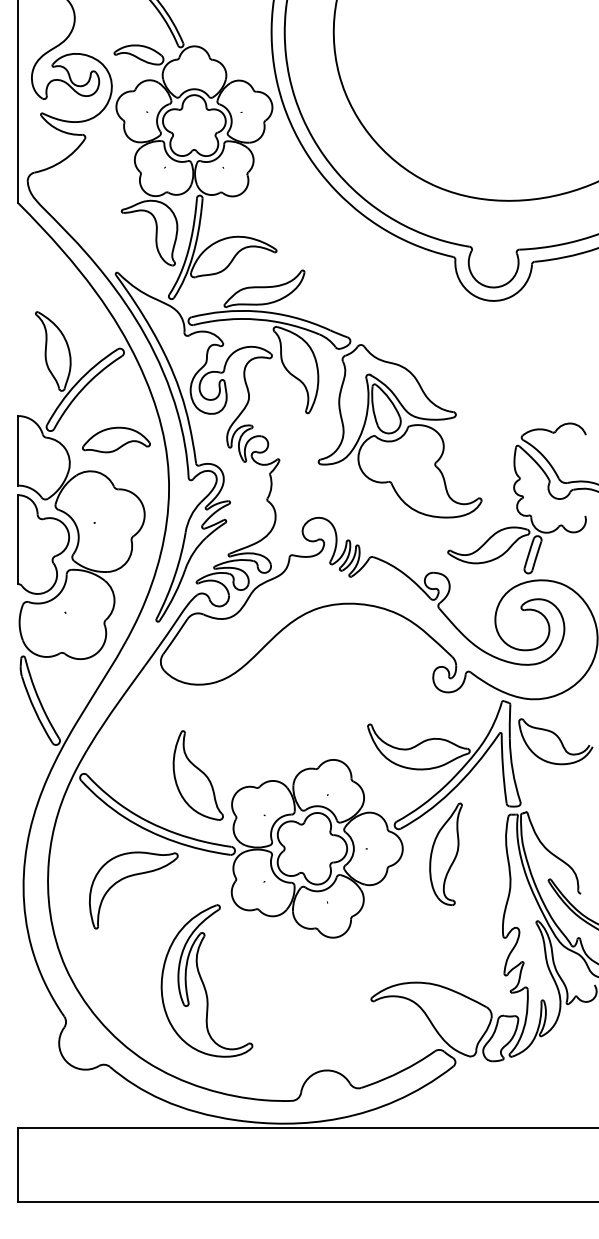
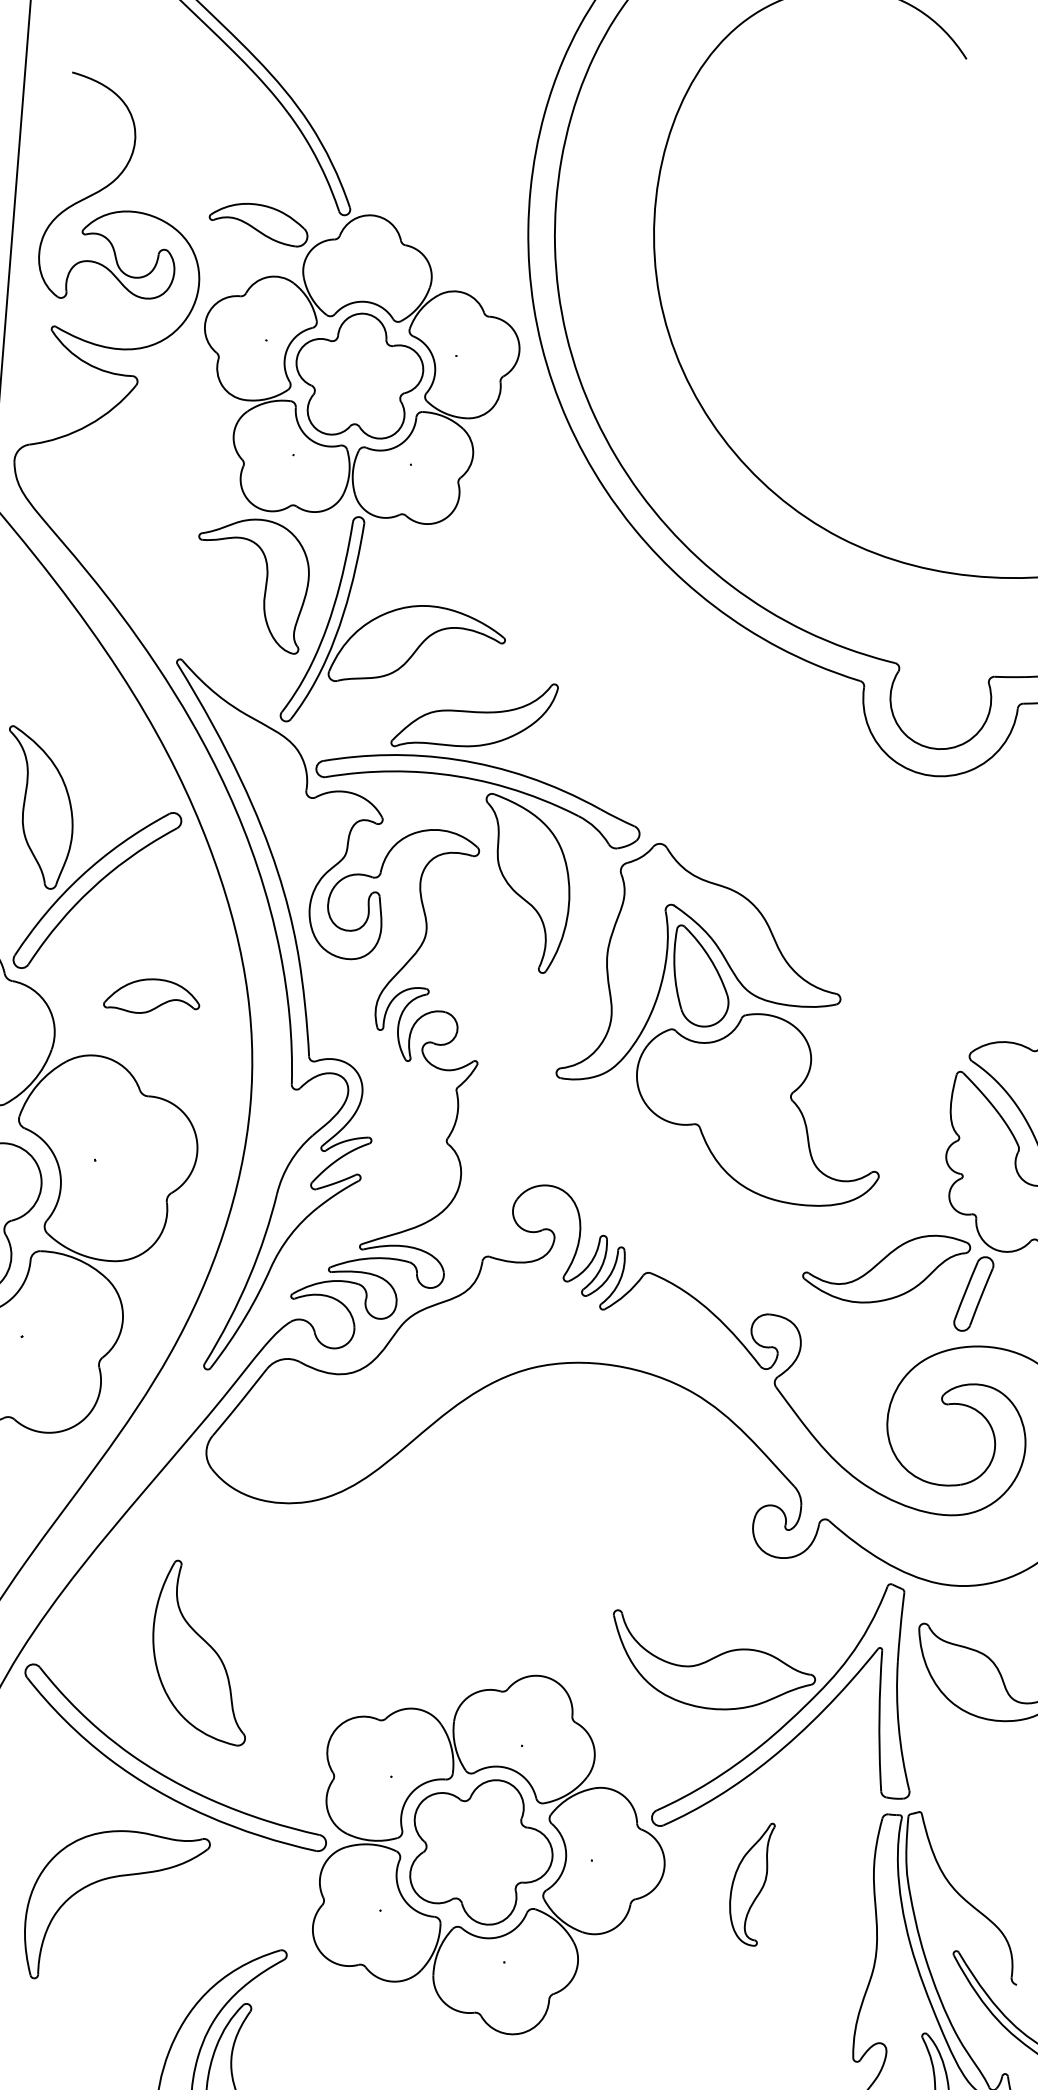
part: (116, 439) -> (152, 995), size x0.7
part: (197, 775) -> (200, 1652), moved
part: (445, 853) -> (749, 1882), size x0.6

